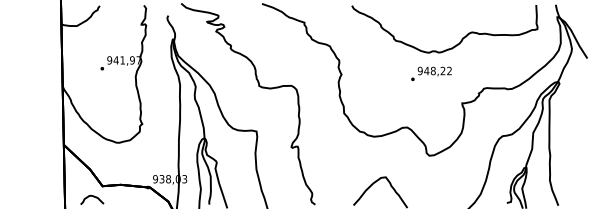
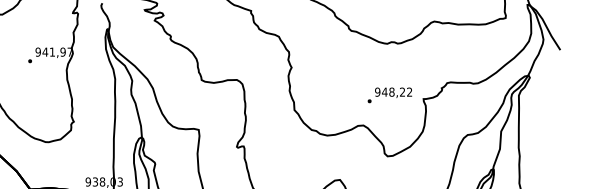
text: (431, 73) -> (389, 94), moved

